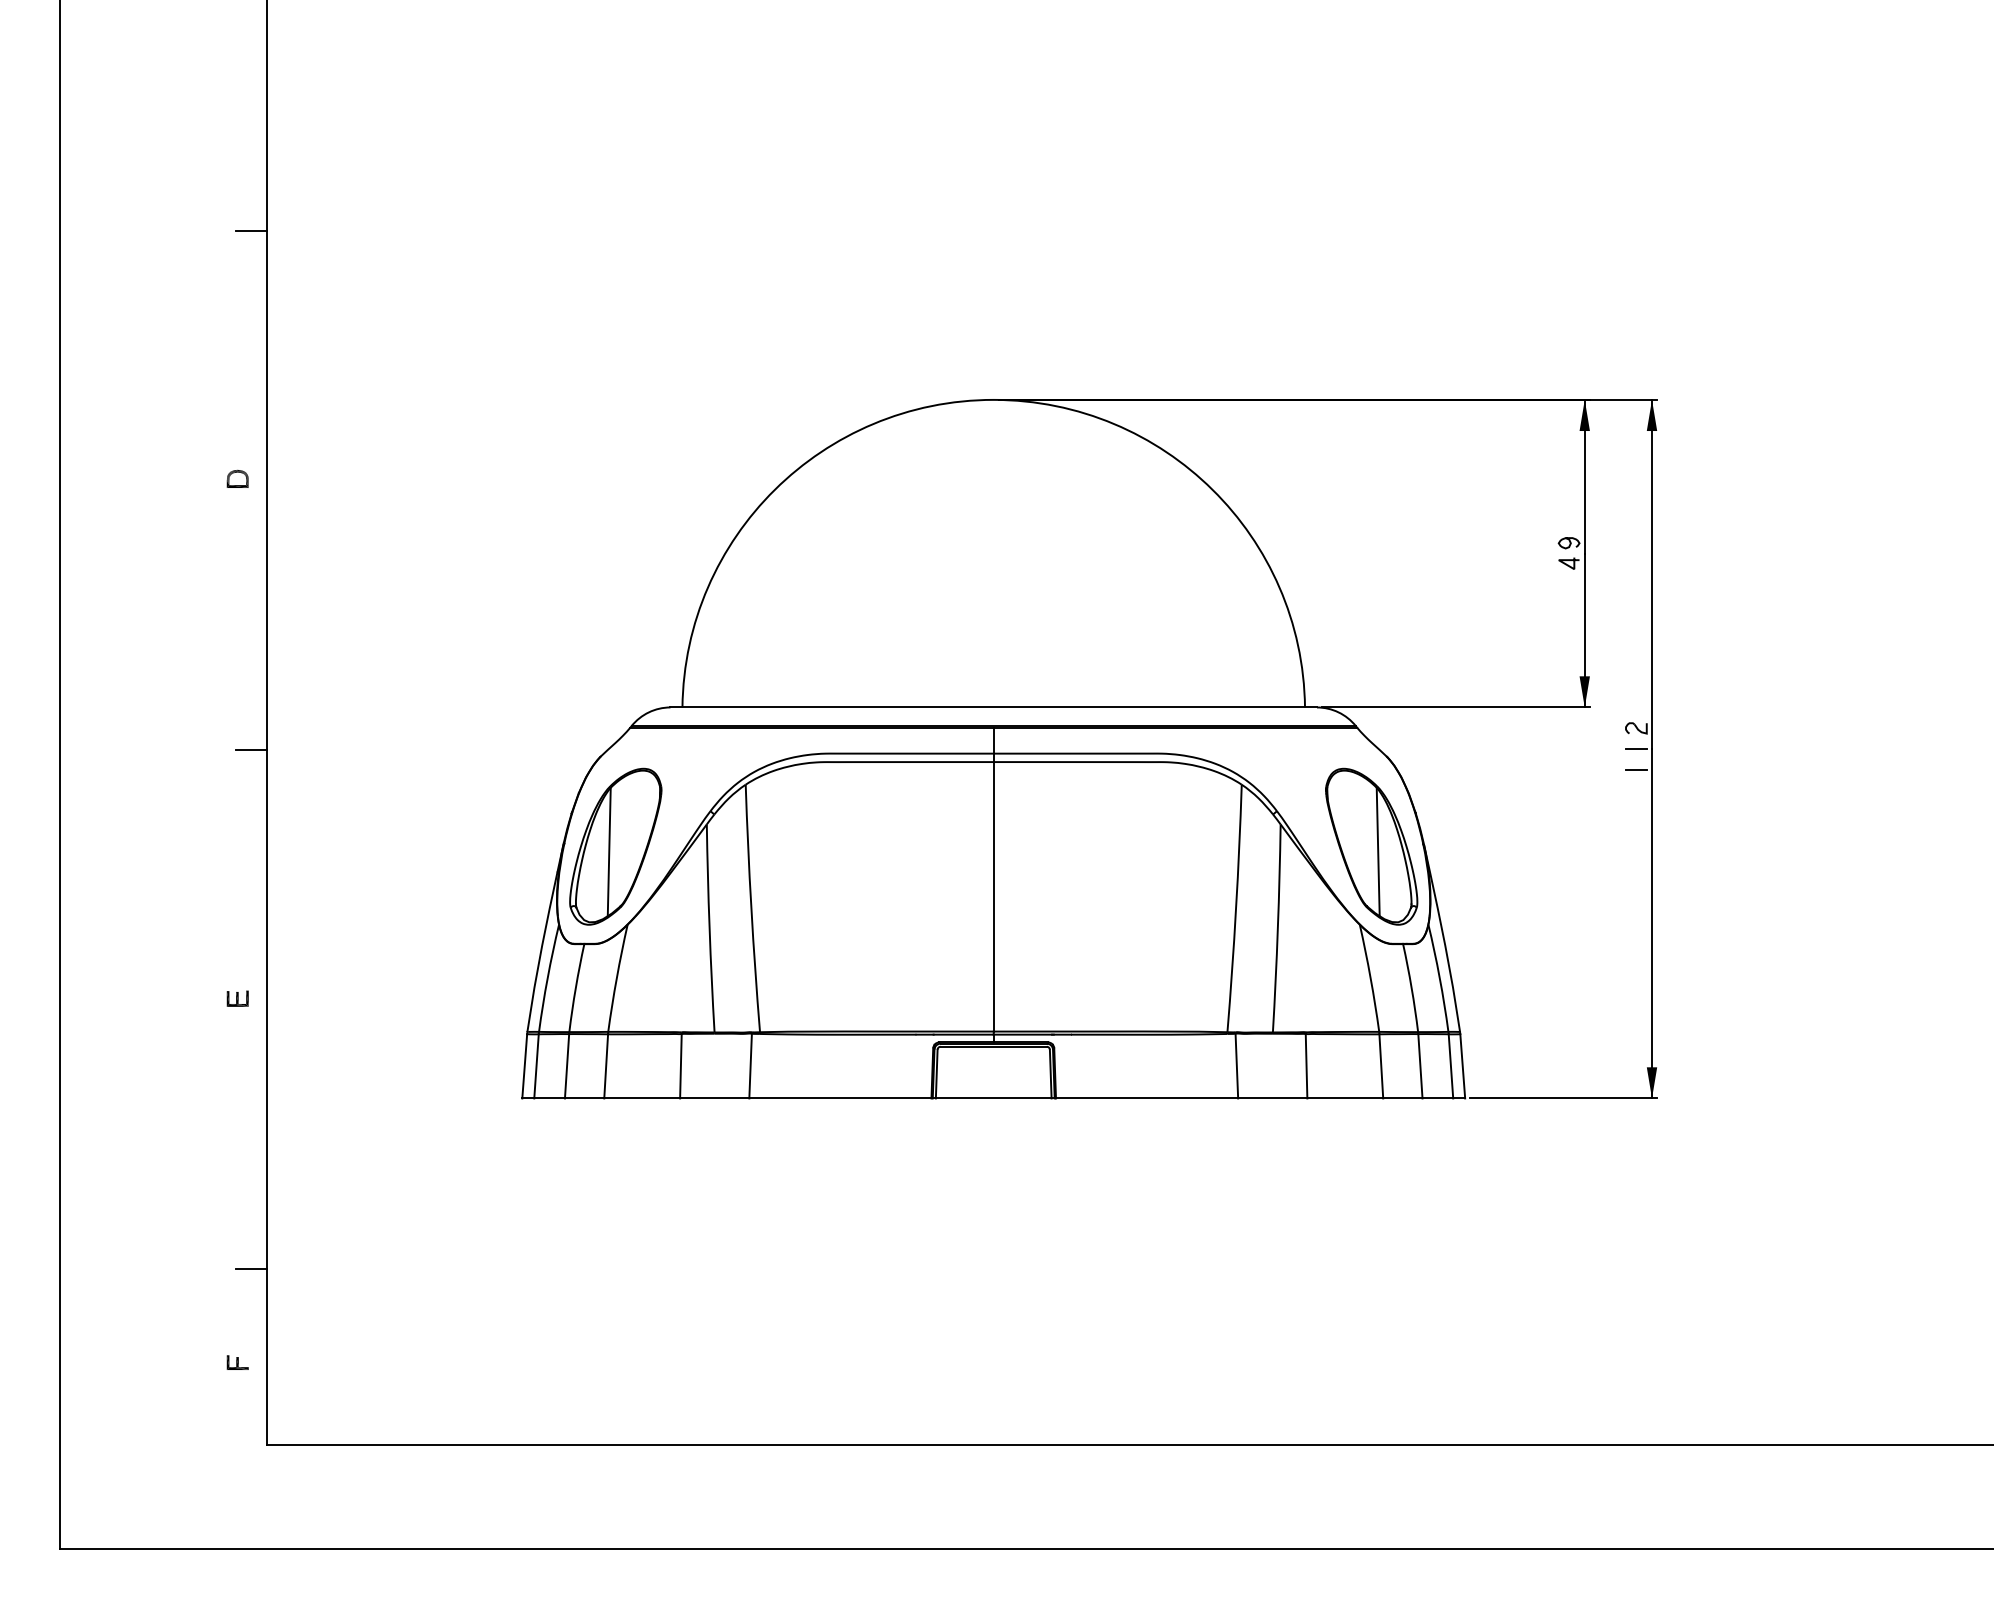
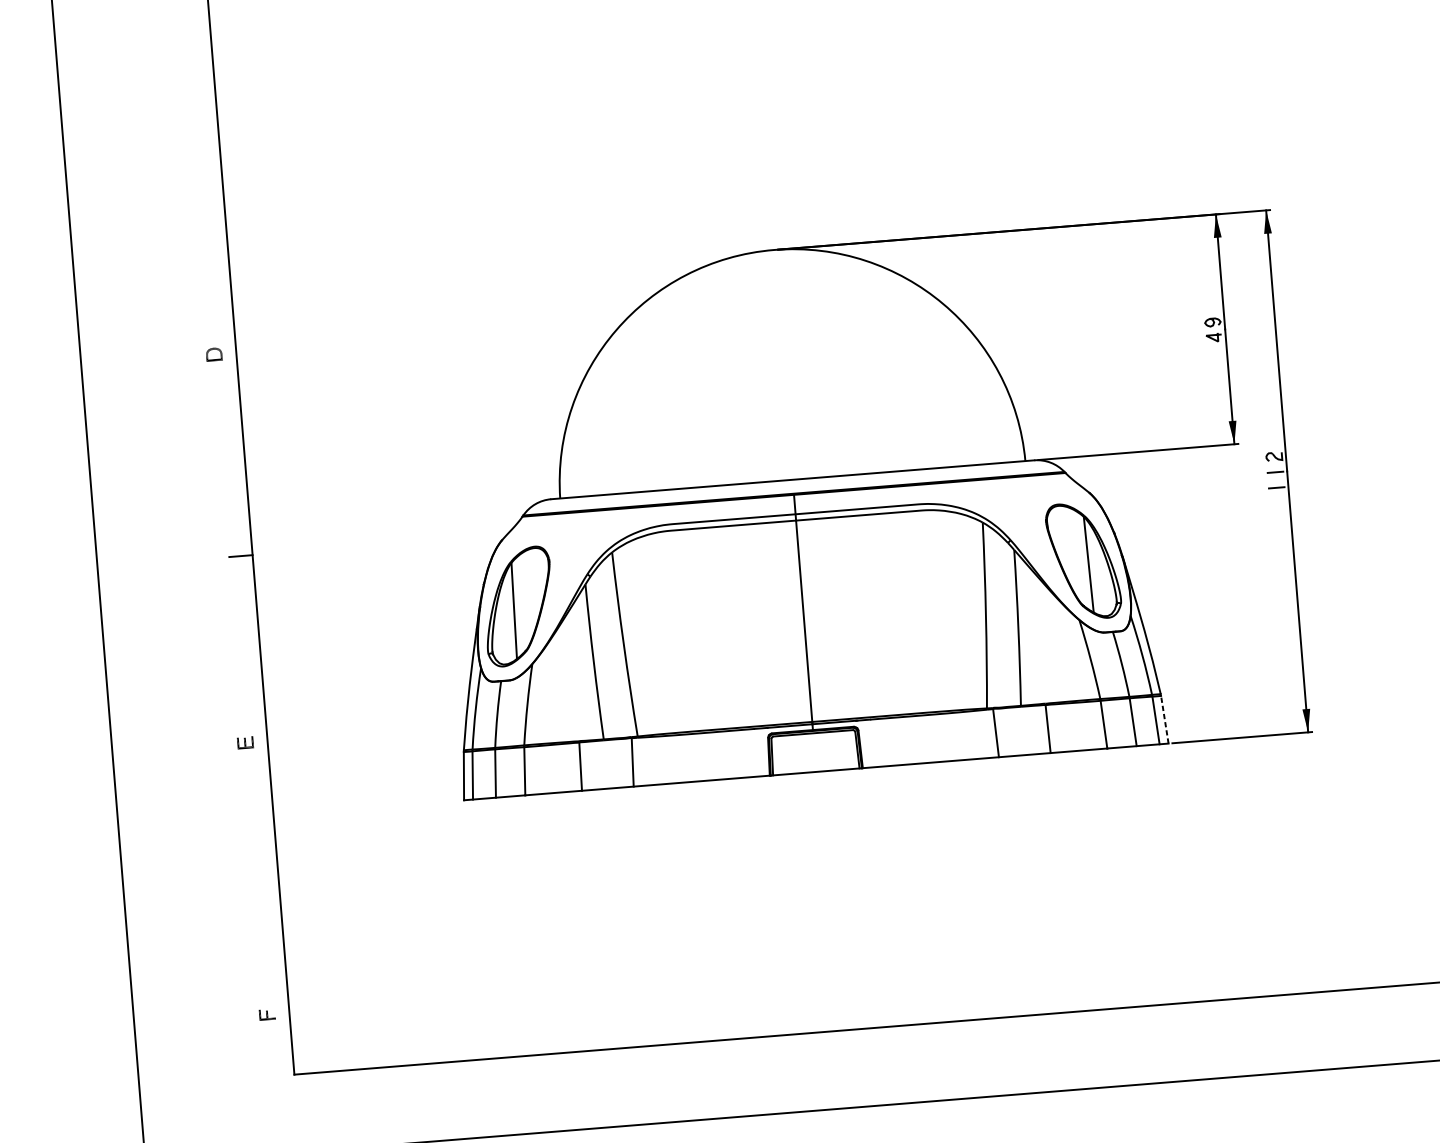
line: (251, 231) -> (209, 168), removed
line: (1462, 1065) -> (1164, 719), solid -> dashed
line: (251, 1268) -> (271, 943), removed

